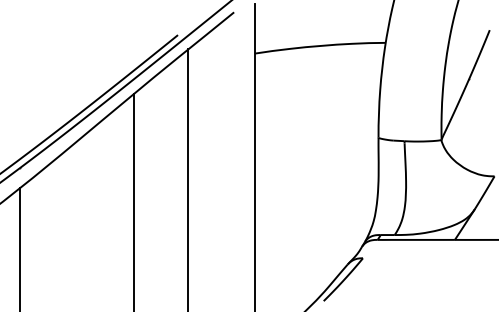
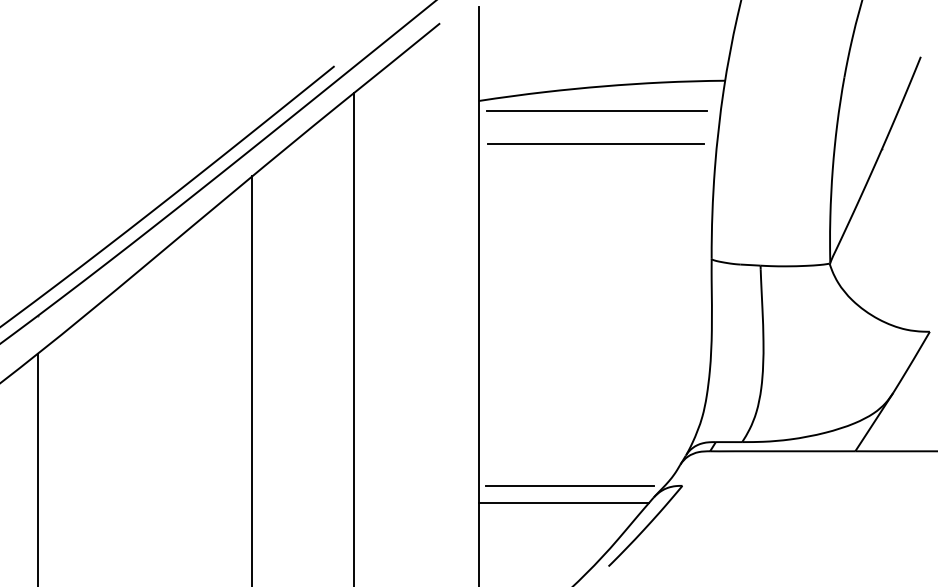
line: (317, 58) -> (596, 110), added
line: (316, 76) -> (595, 143), added
line: (302, 258) -> (568, 486), added
line: (299, 267) -> (563, 503), added

